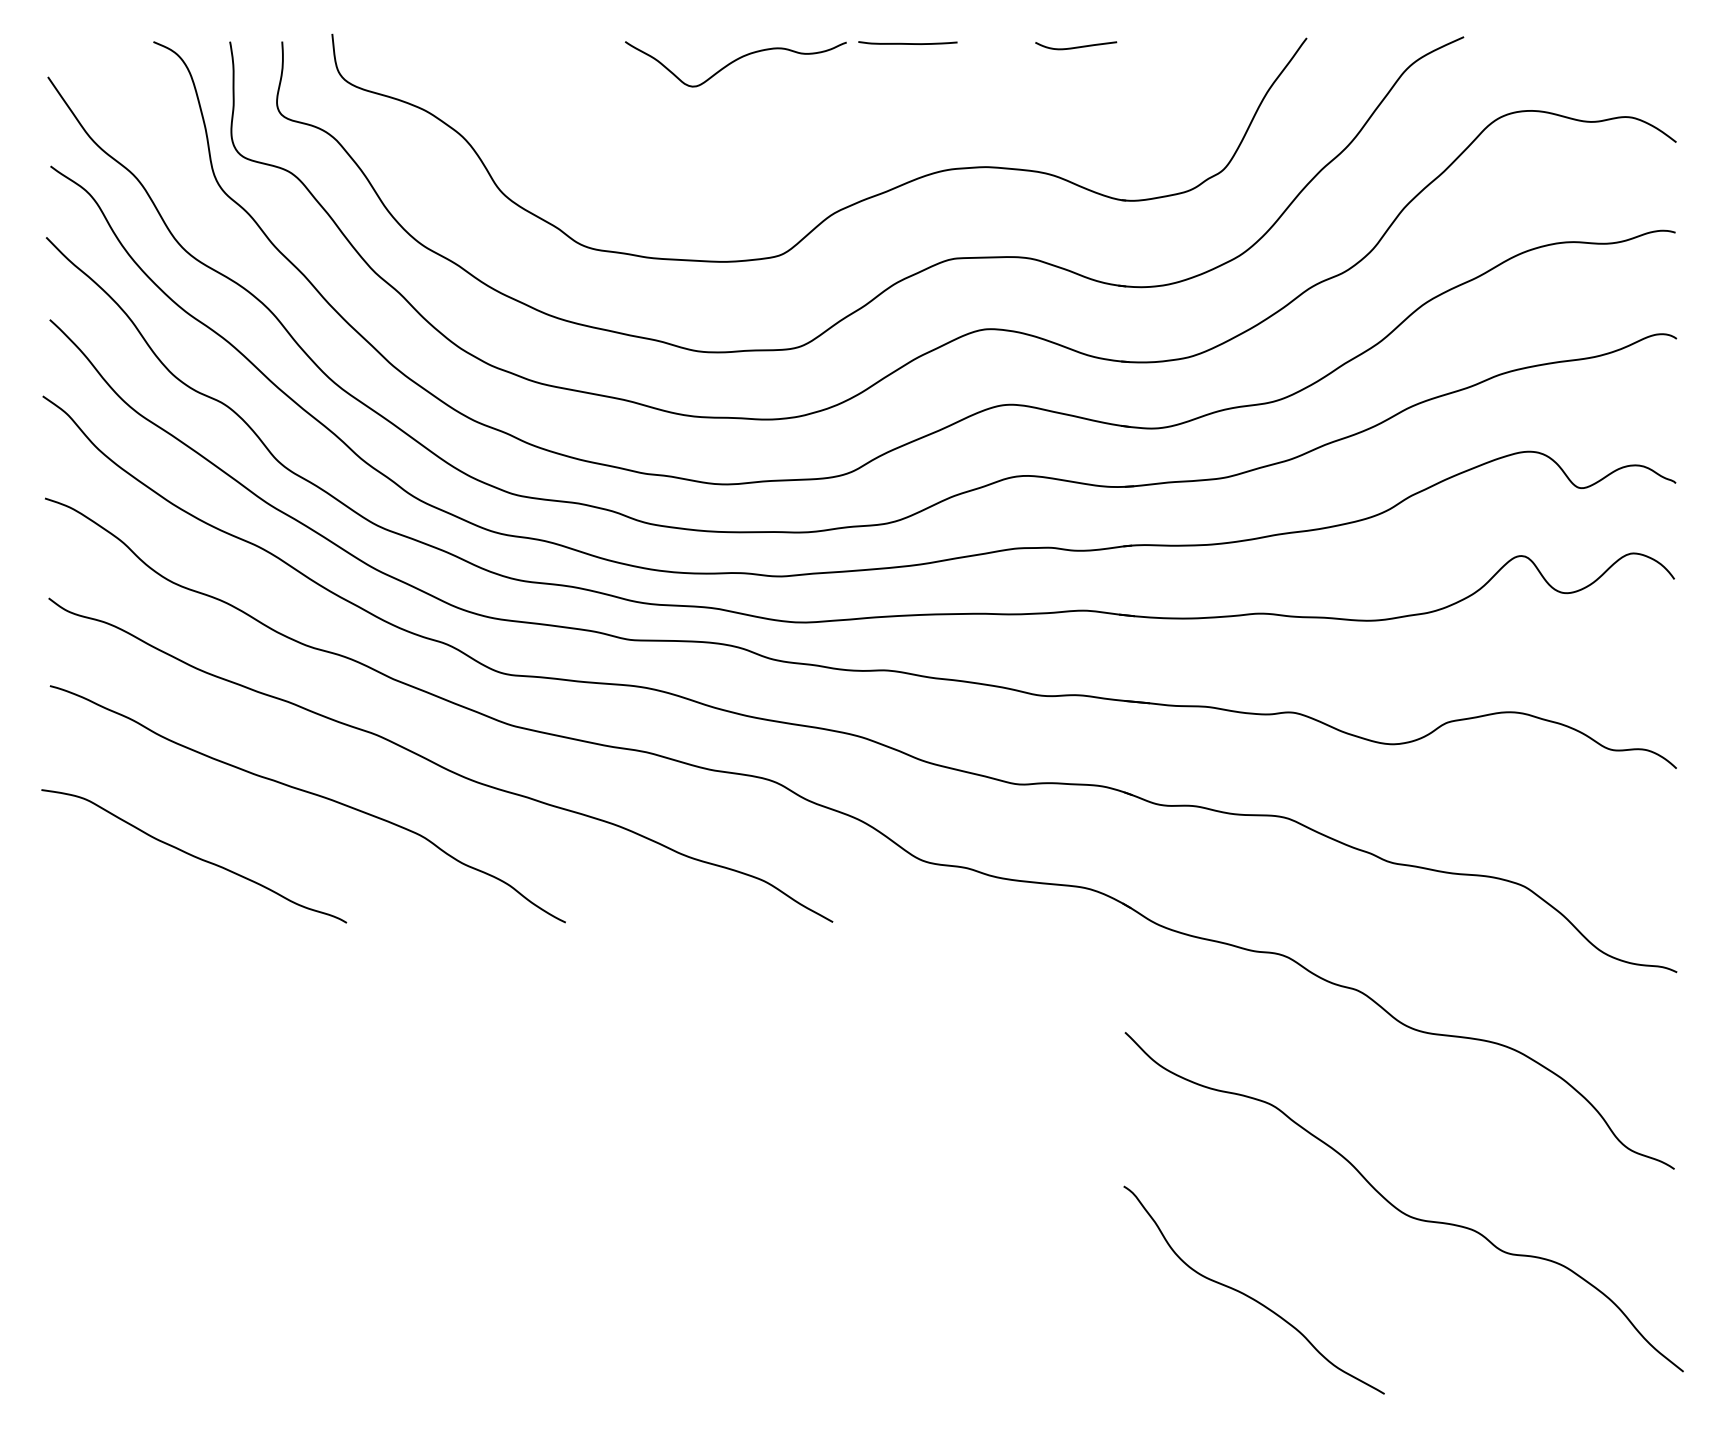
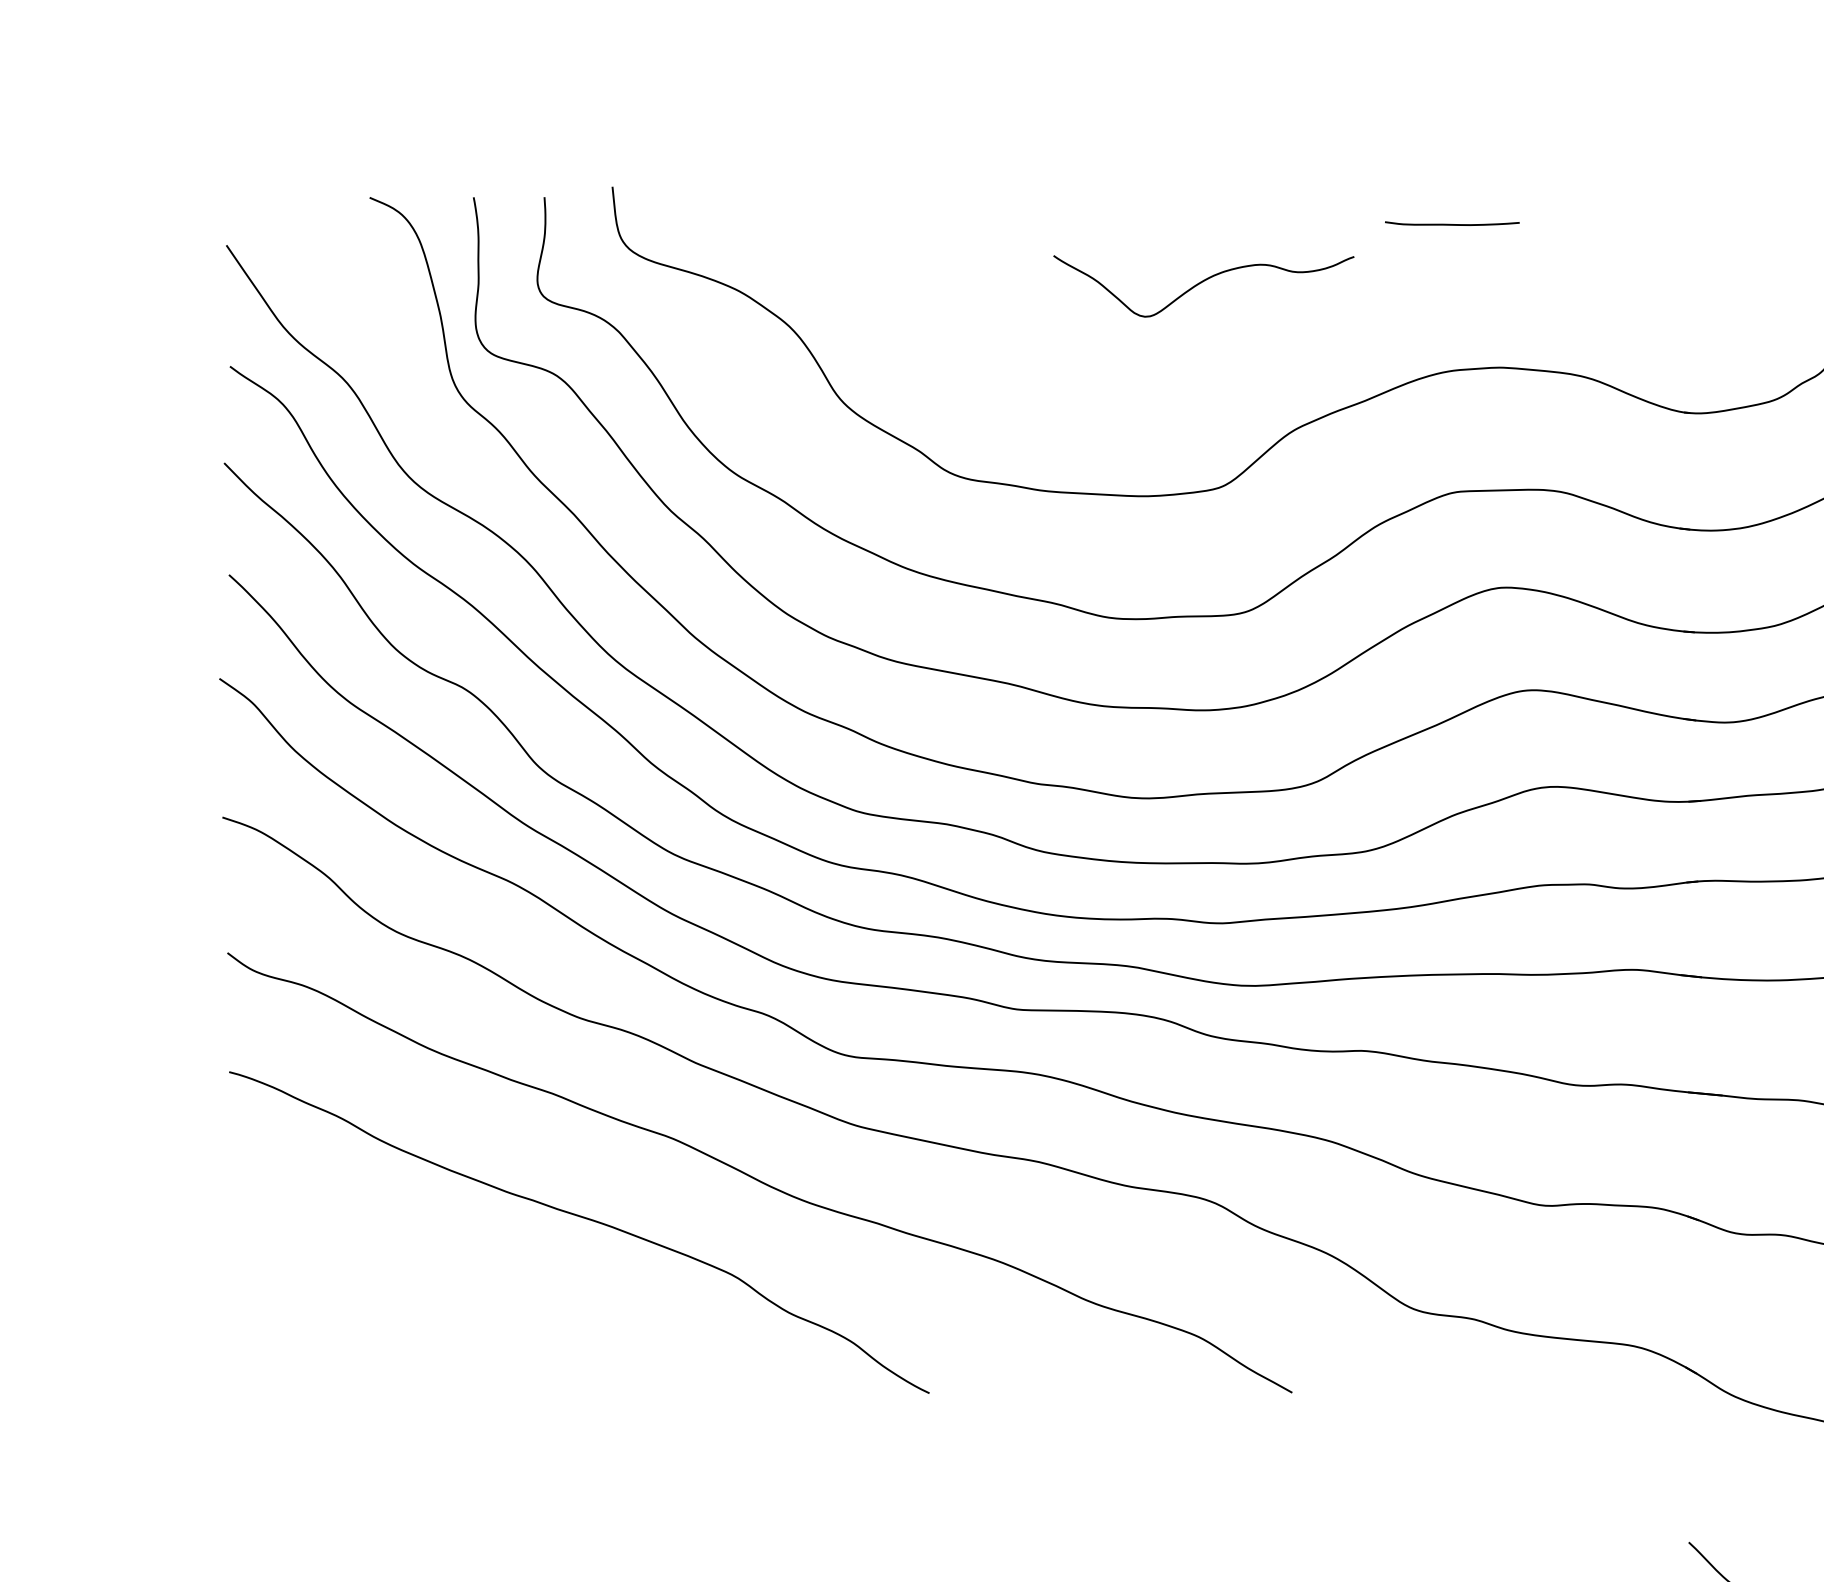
line: (907, 43) -> (1451, 224), moved
curve: (1076, 46) -> (1622, 203), removed
curve: (734, 62) -> (1201, 283), moved
curve: (194, 856) -> (425, 1303), removed

